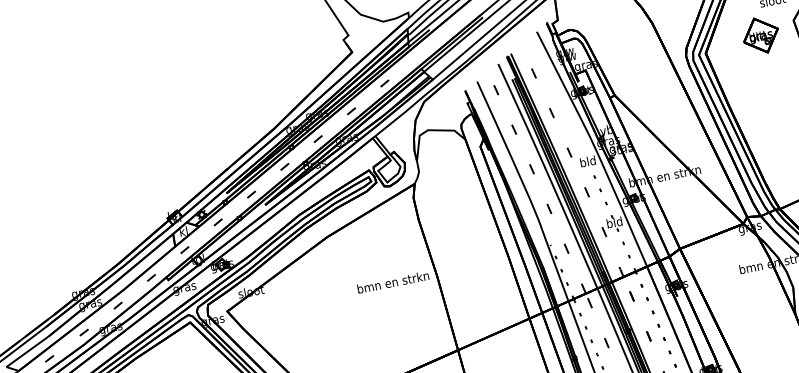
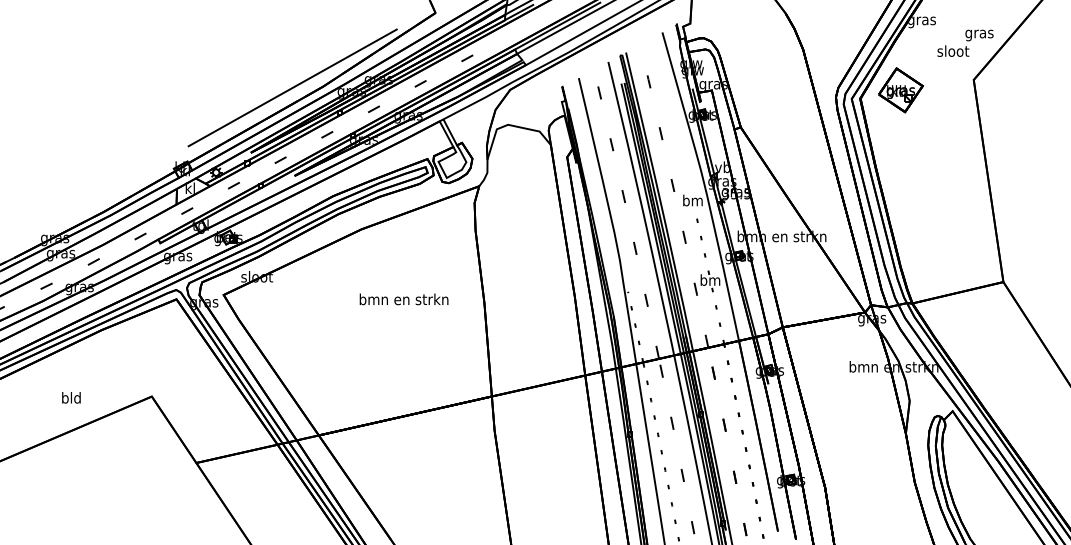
part: (760, 35) -> (900, 90), moved
line: (249, 134) -> (292, 87), added
text: (587, 161) -> (692, 200), bld -> bm
text: (614, 221) -> (710, 279), bld -> bm
text: (392, 282) -> (403, 299), moved

